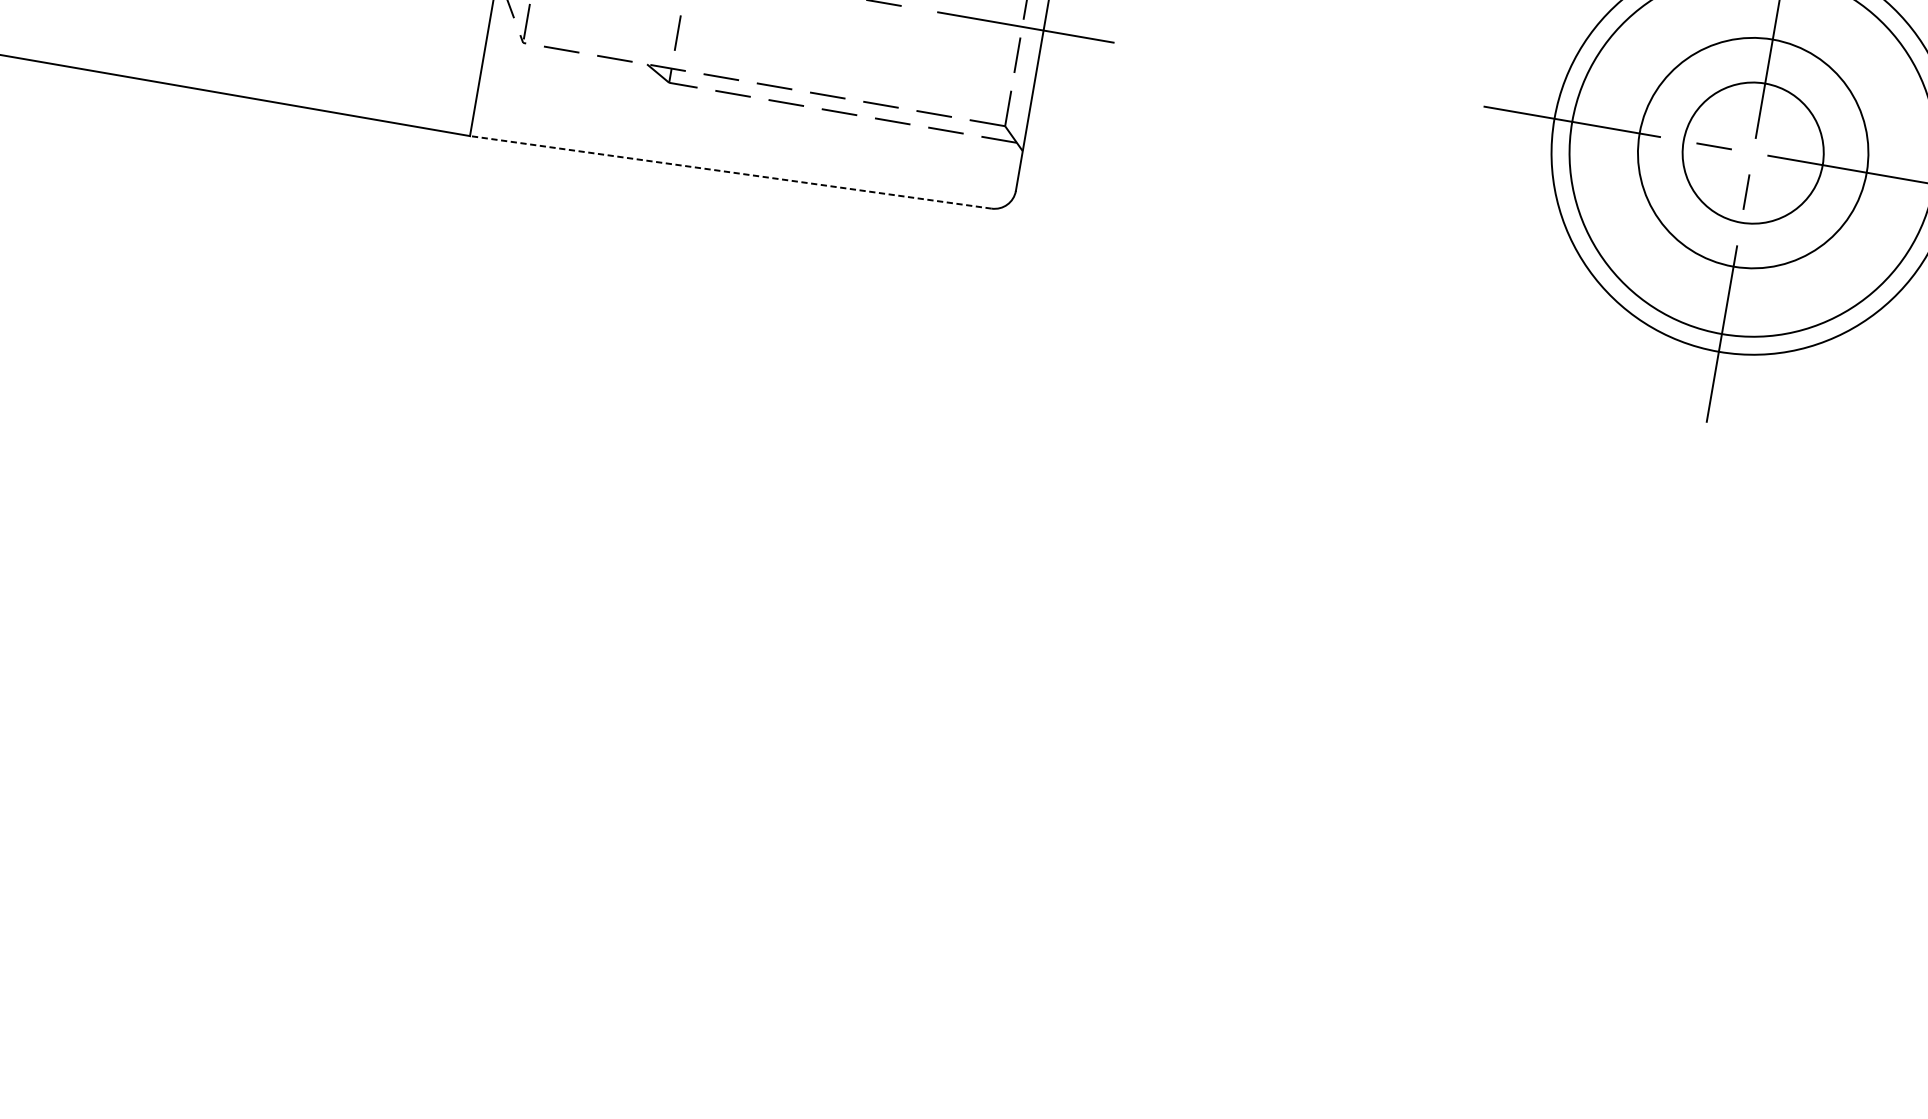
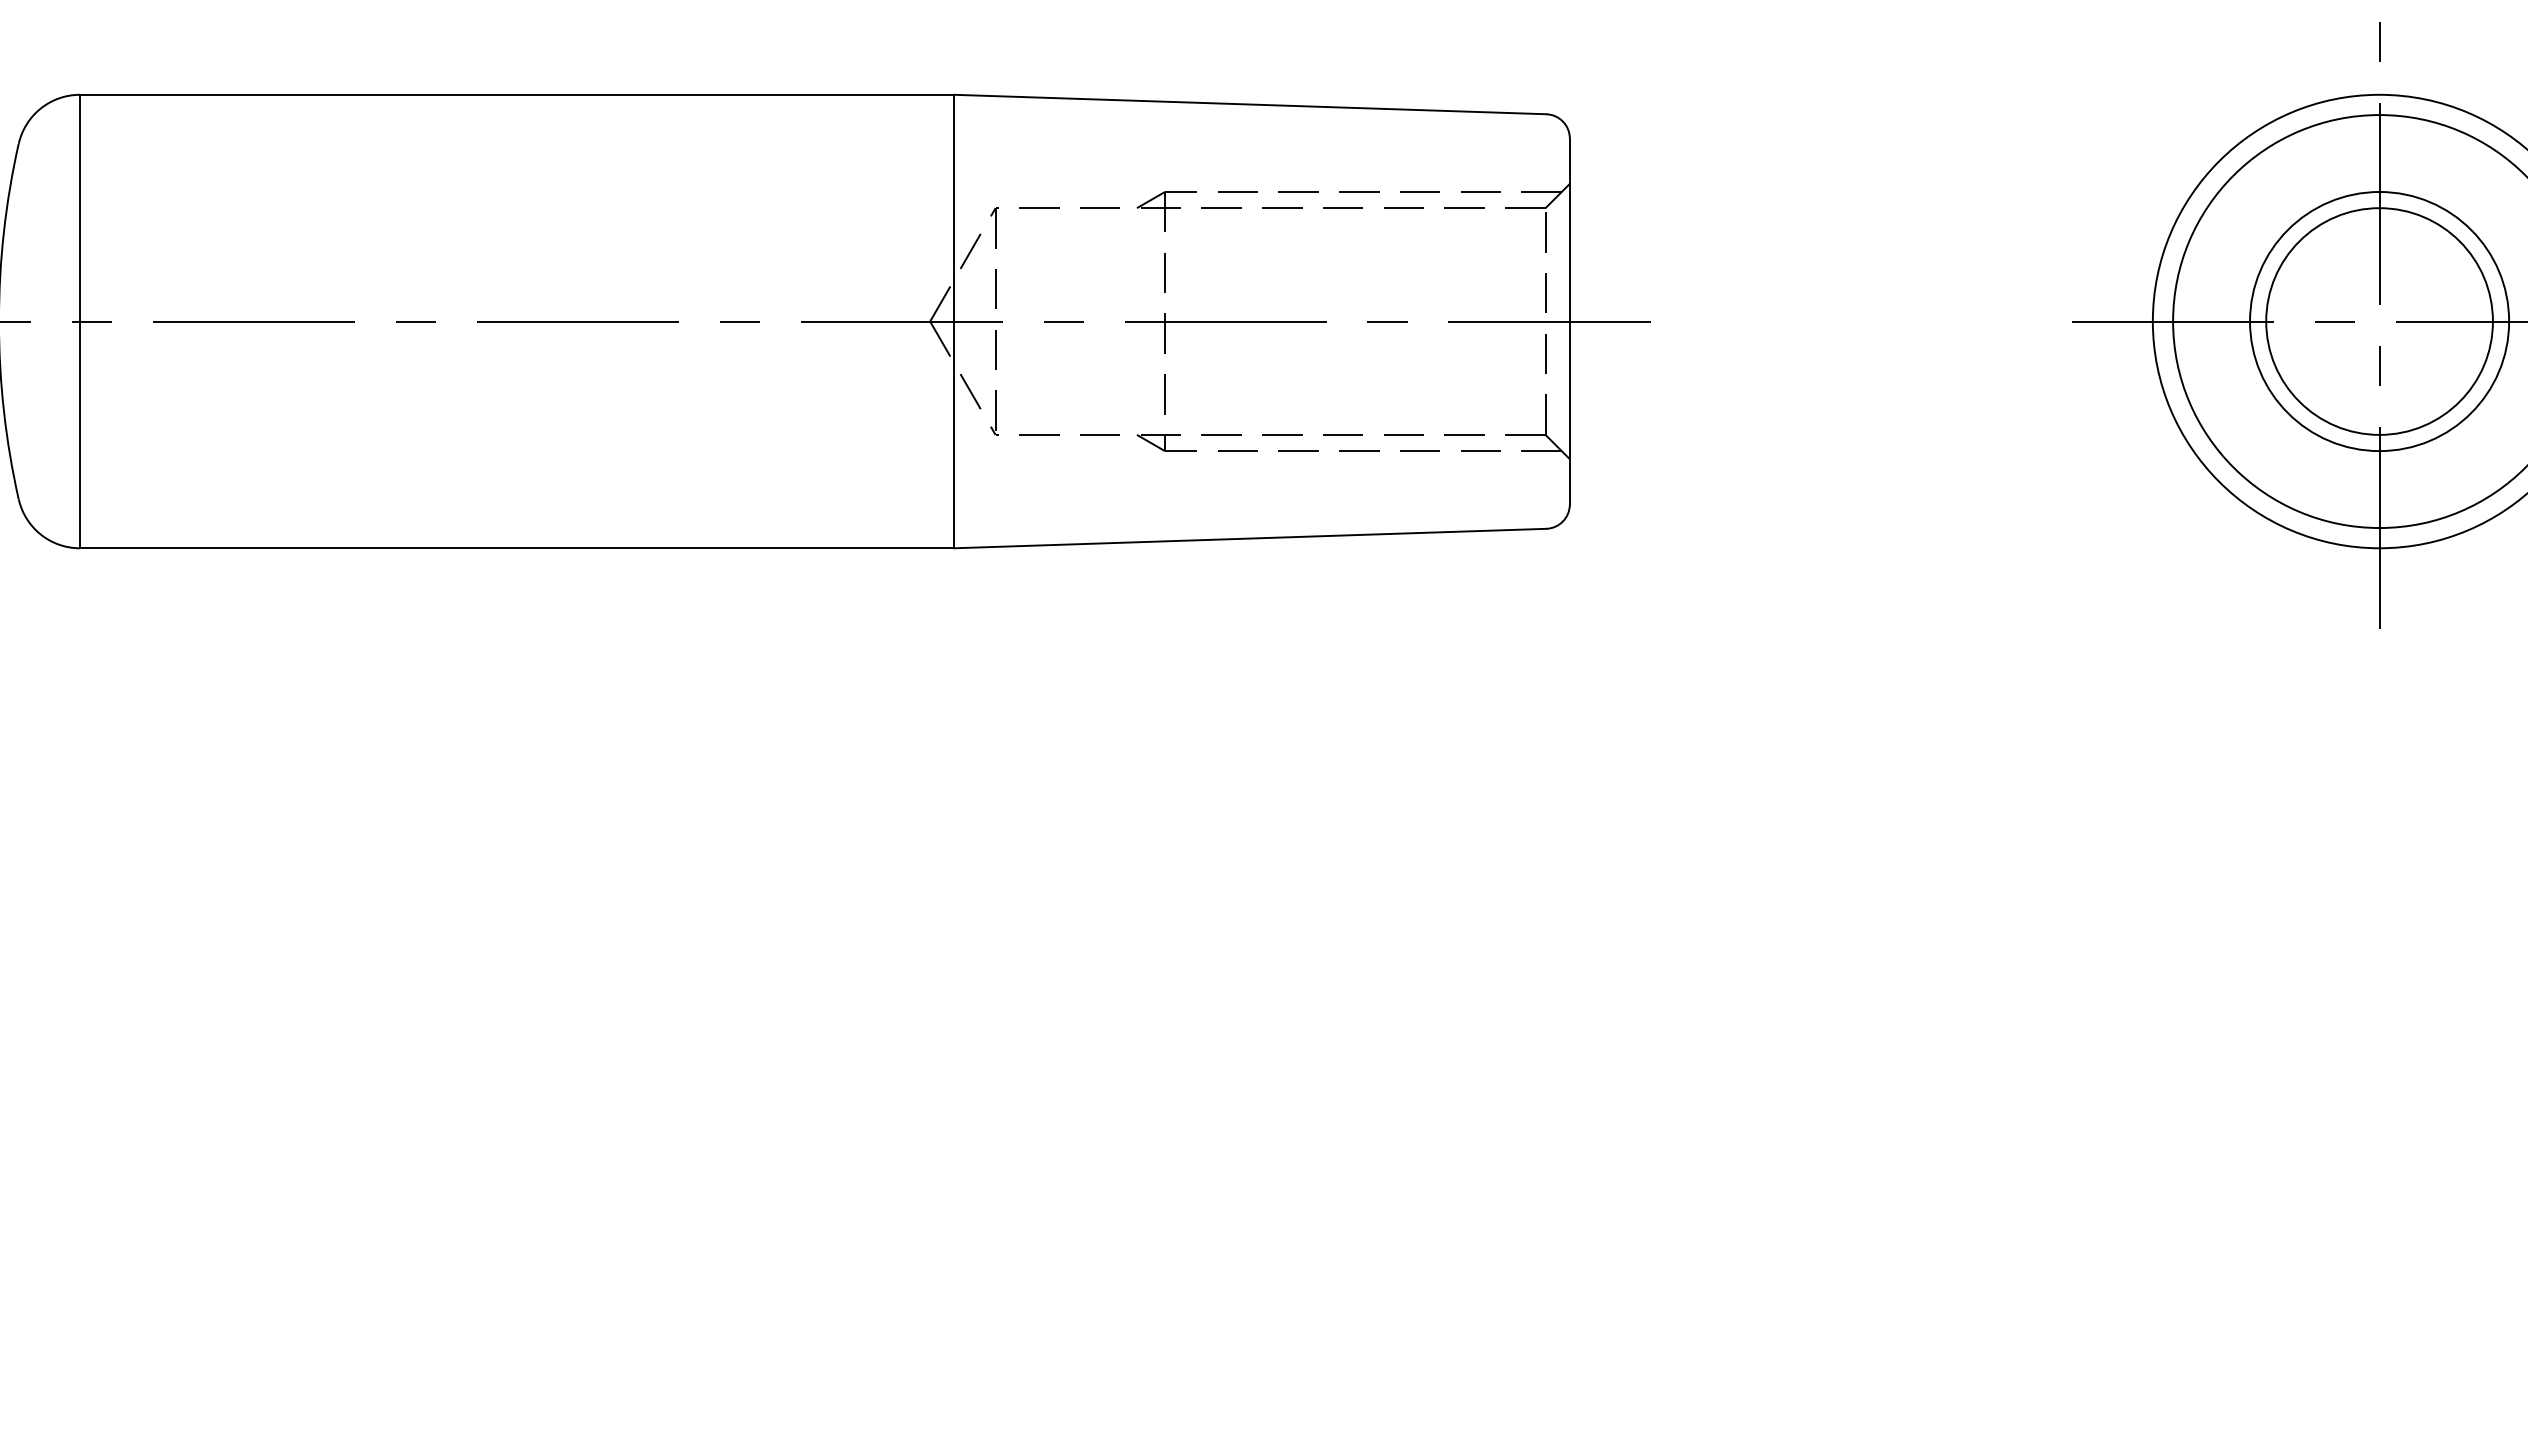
circle: (1753, 153) -> (2379, 321), size x1.43
line: (730, 172) -> (1249, 538), dashed -> solid

